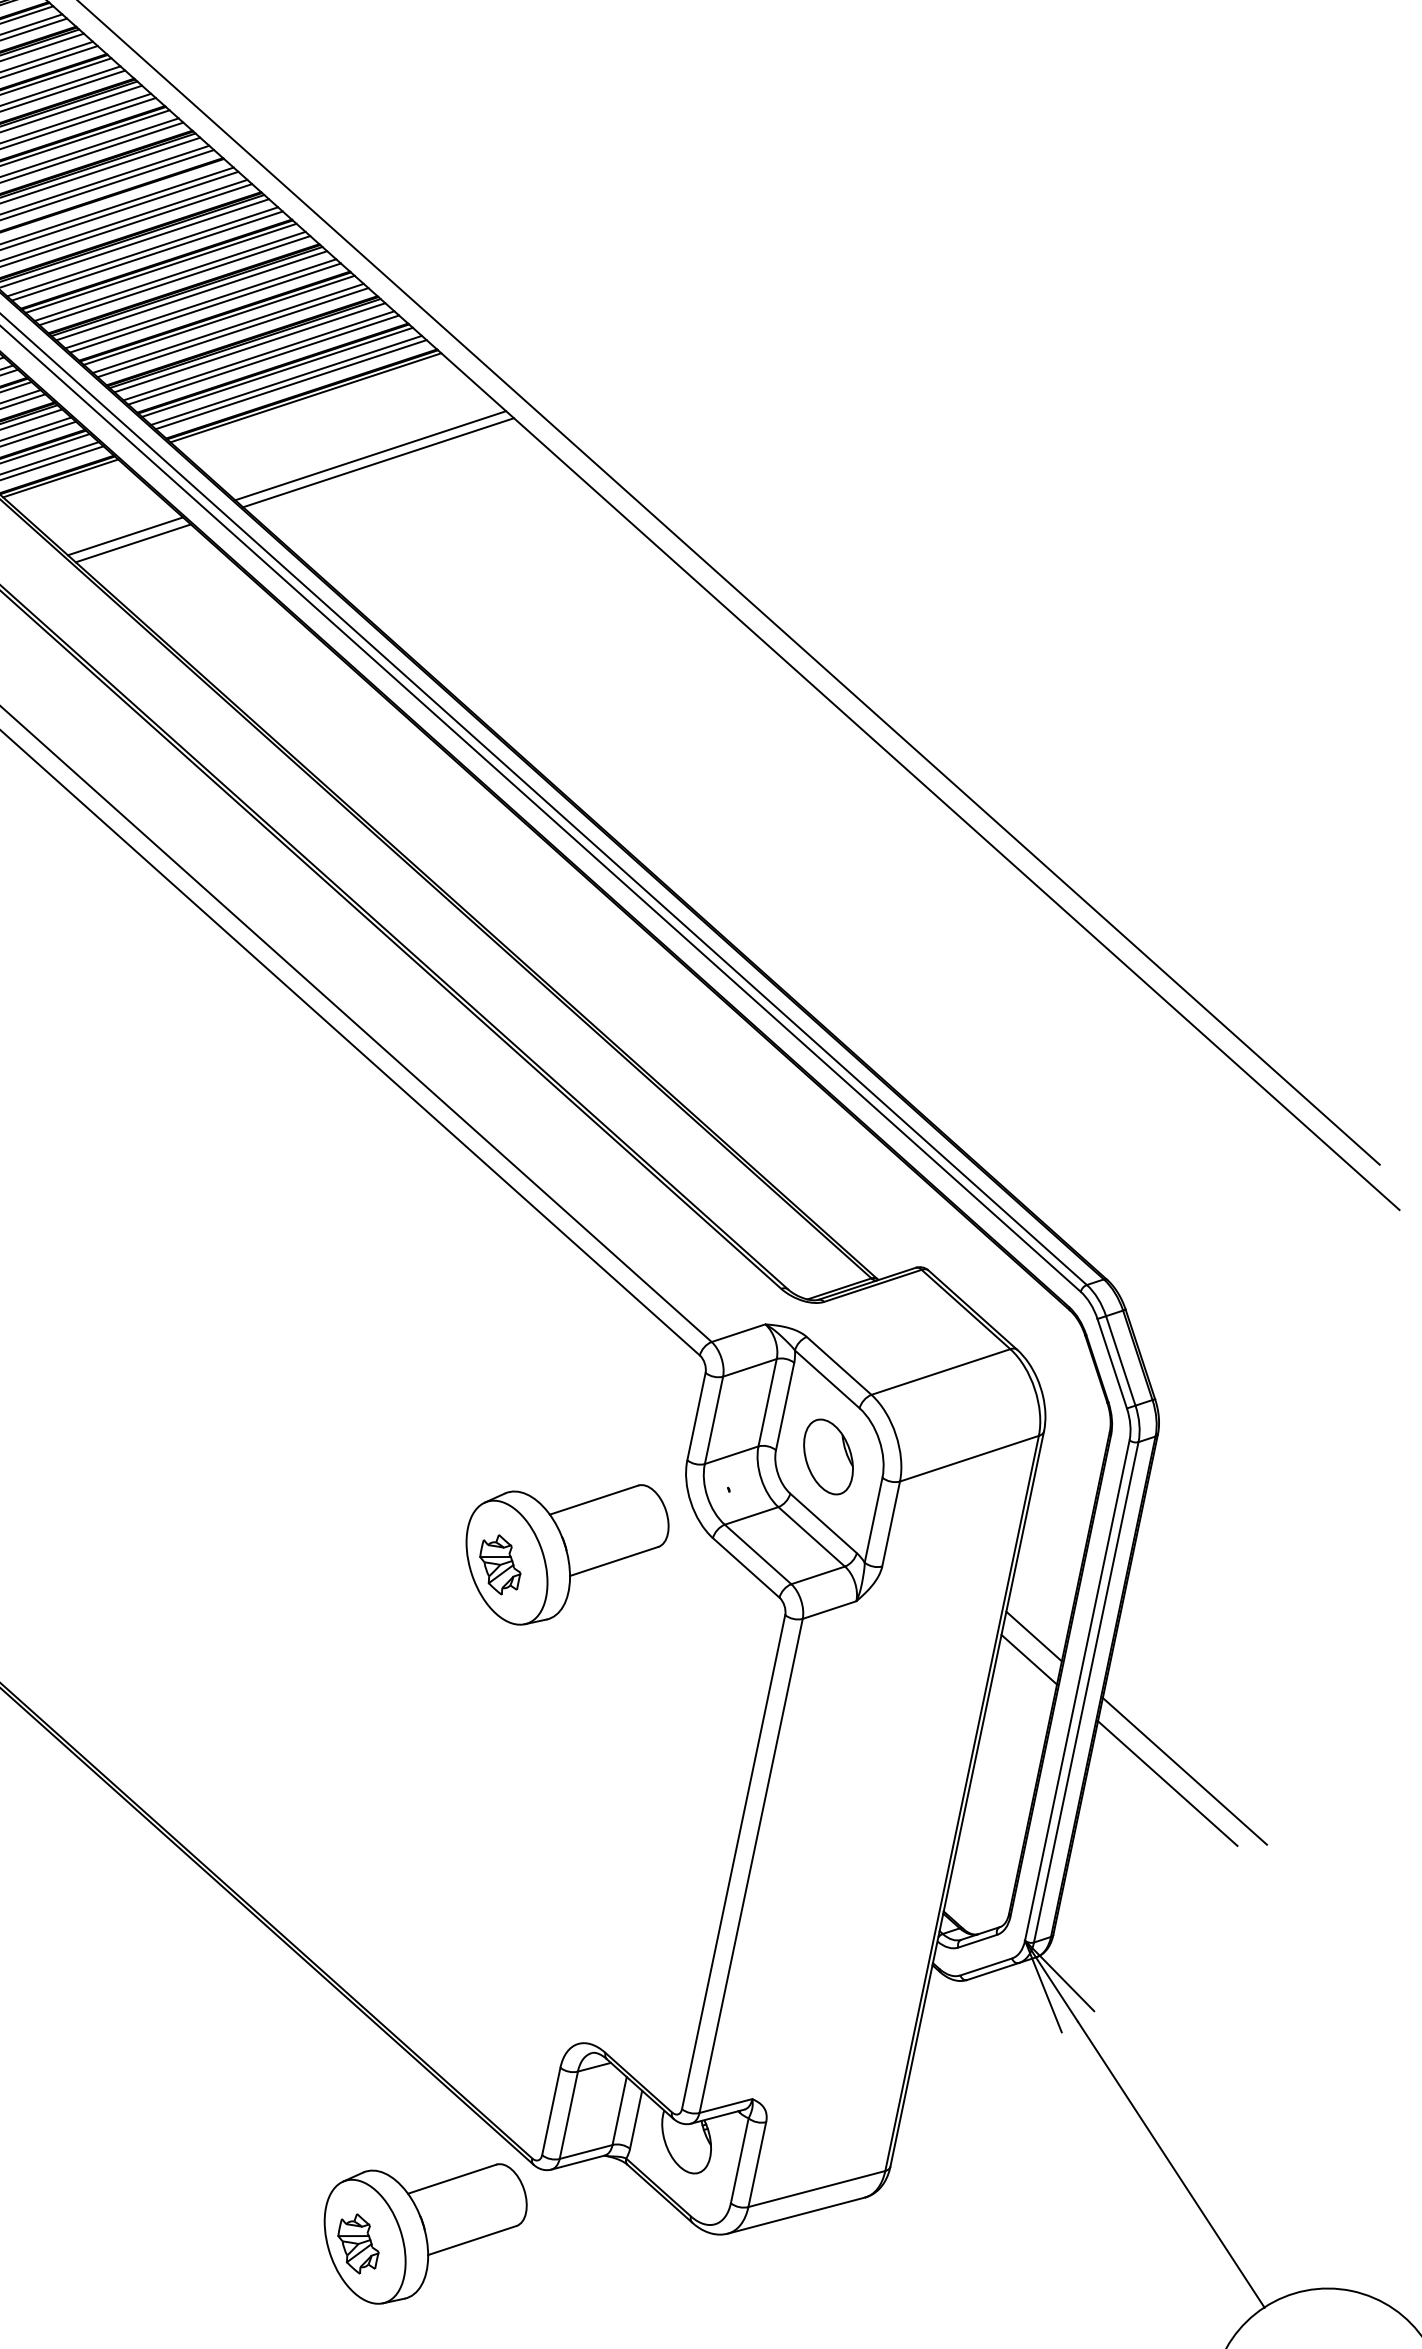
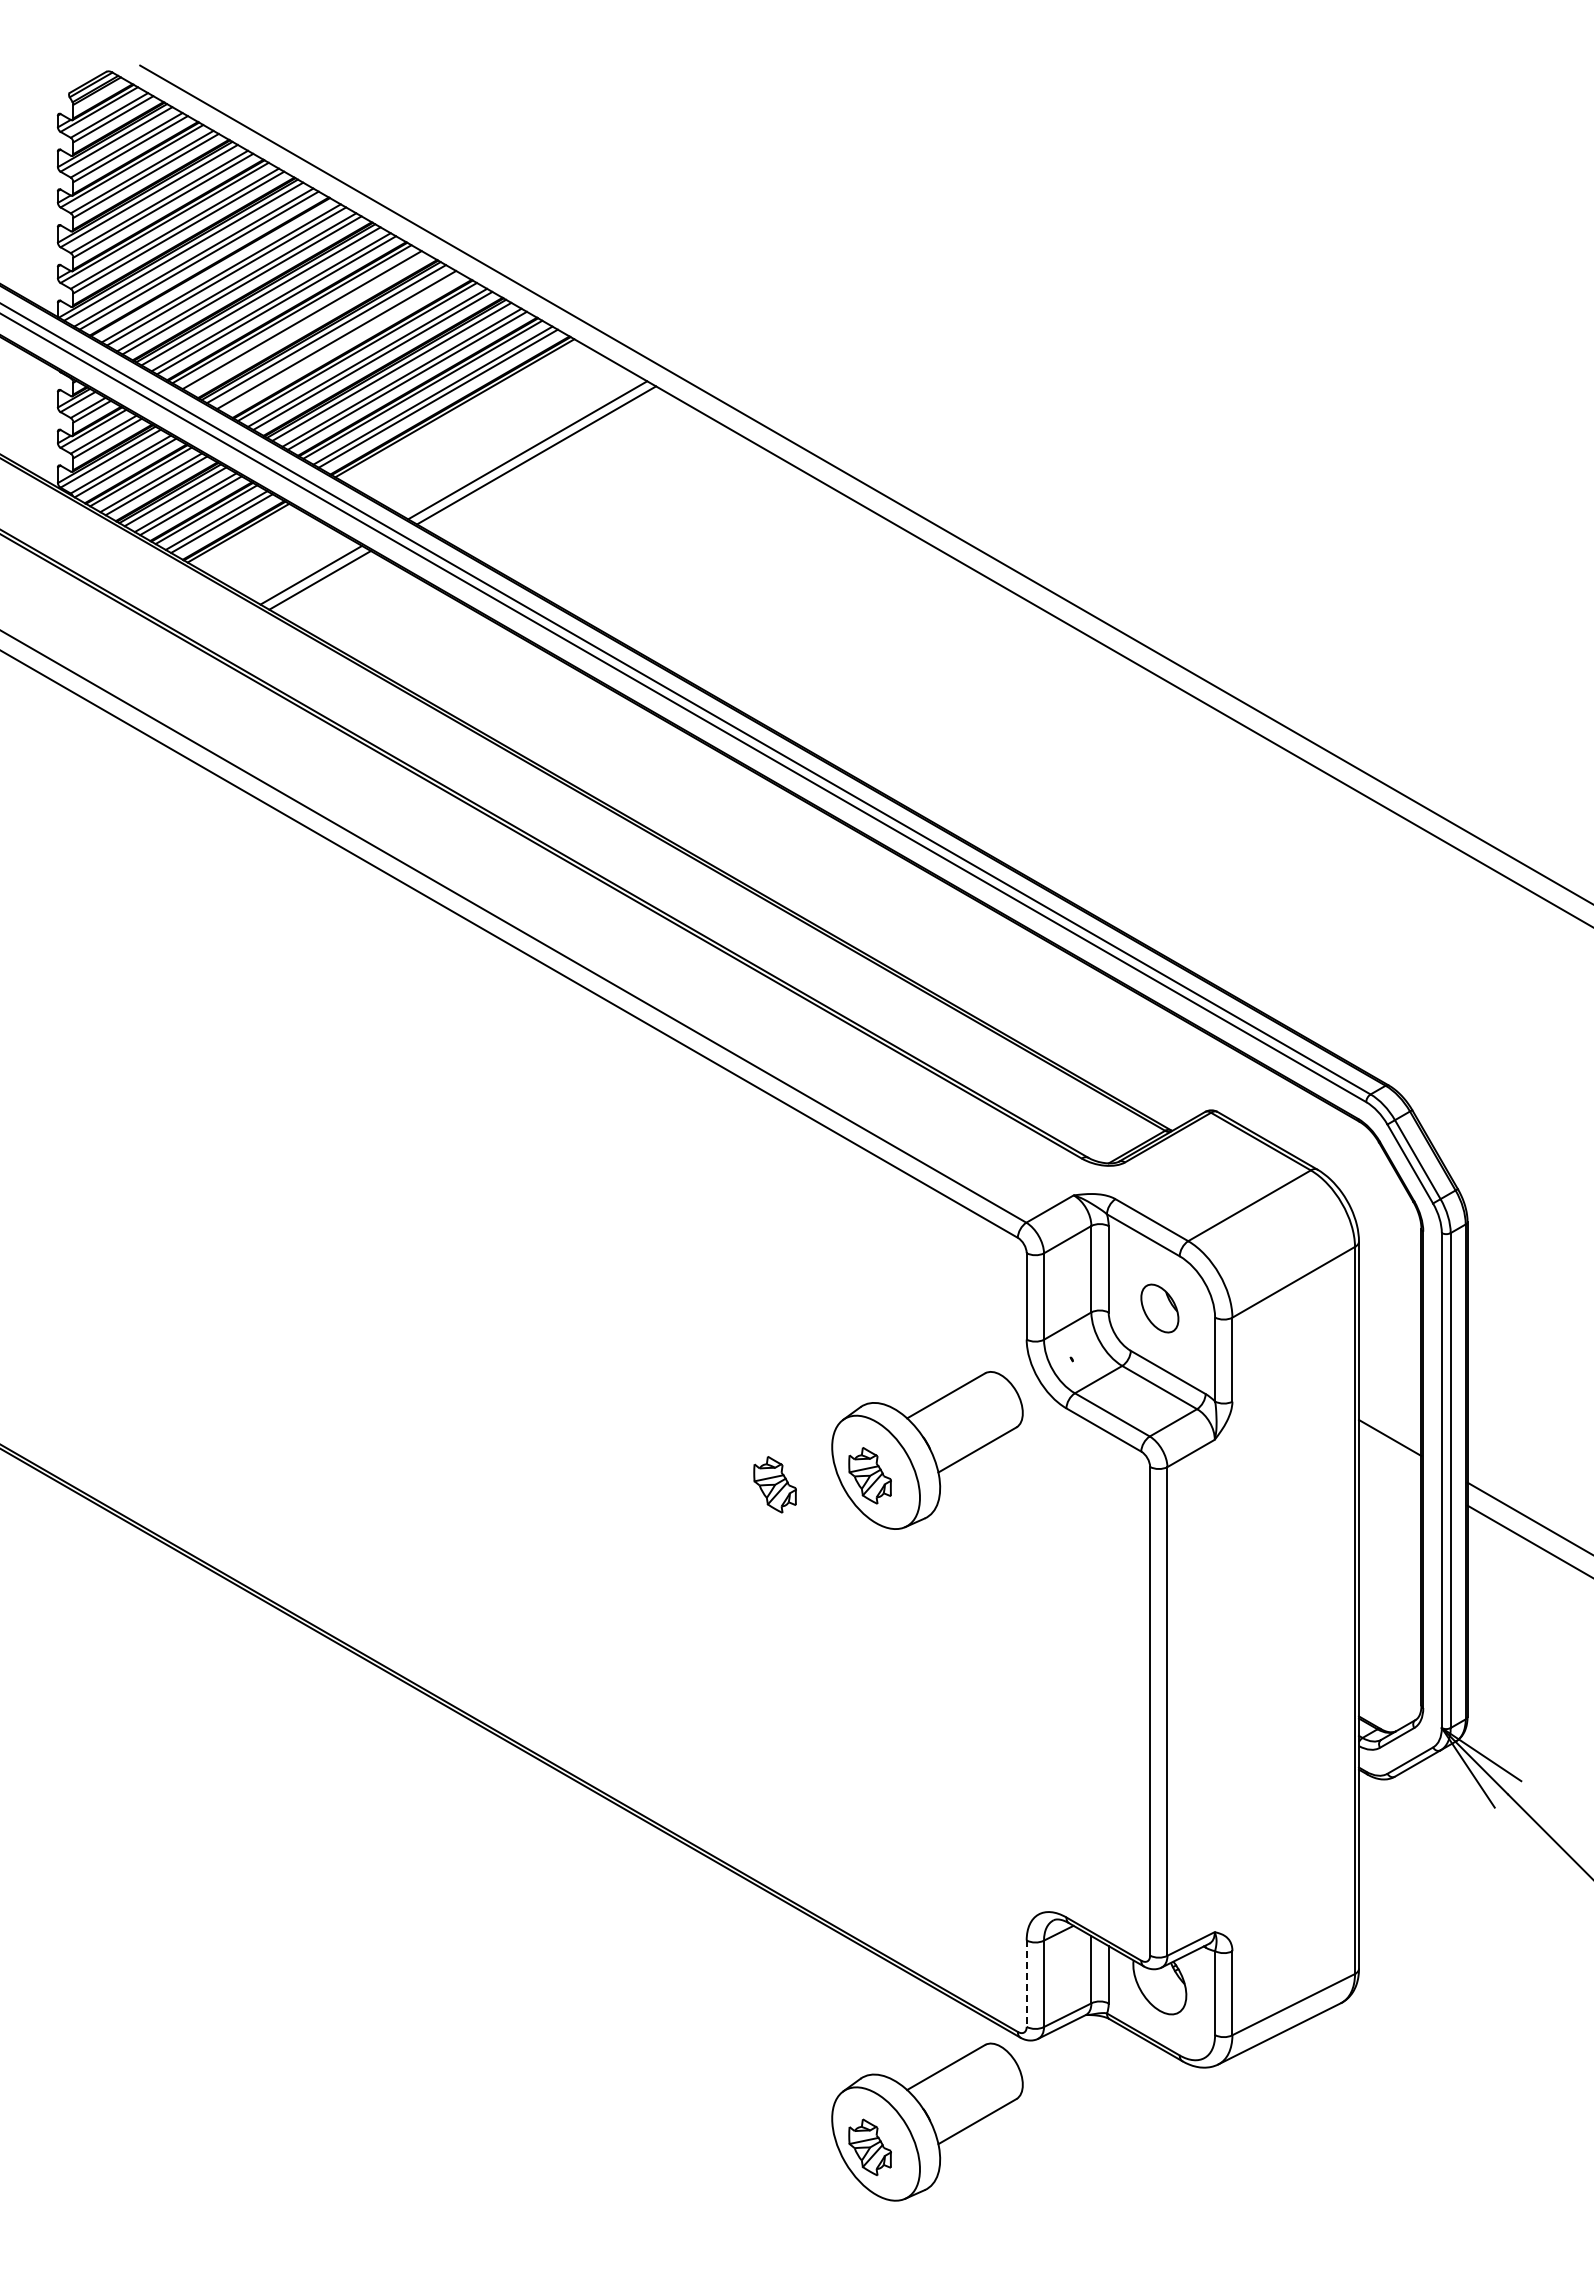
line: (174, 280) -> (307, 323), removed
line: (204, 308) -> (341, 343), removed
part: (828, 1456) -> (1159, 1308), size x0.7
part: (401, 1553) -> (774, 1484), added
line: (1029, 1659) -> (1390, 1460), removed
line: (550, 2112) -> (1026, 1984), solid -> dashed

